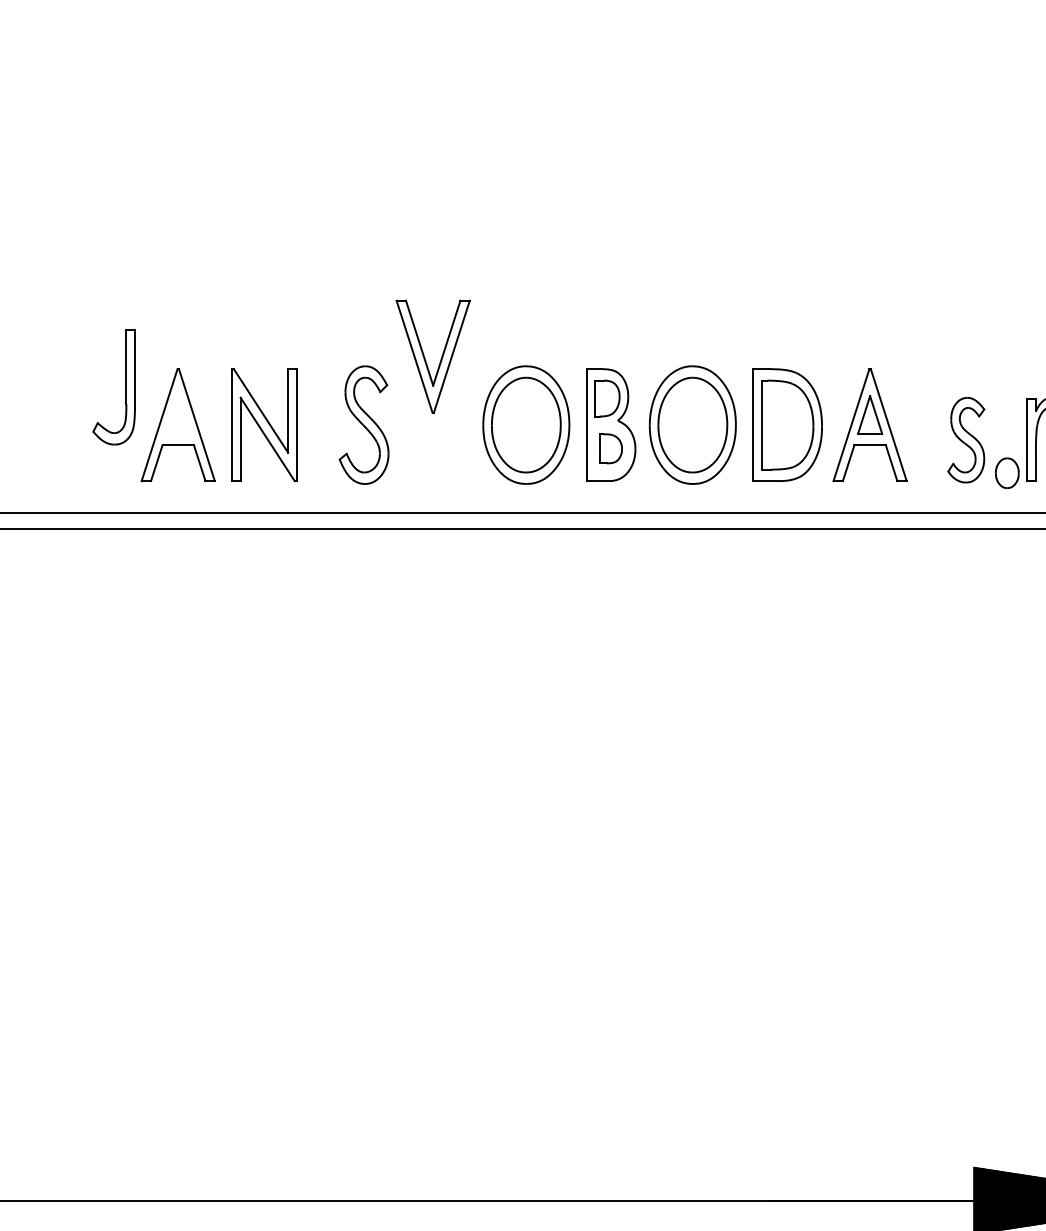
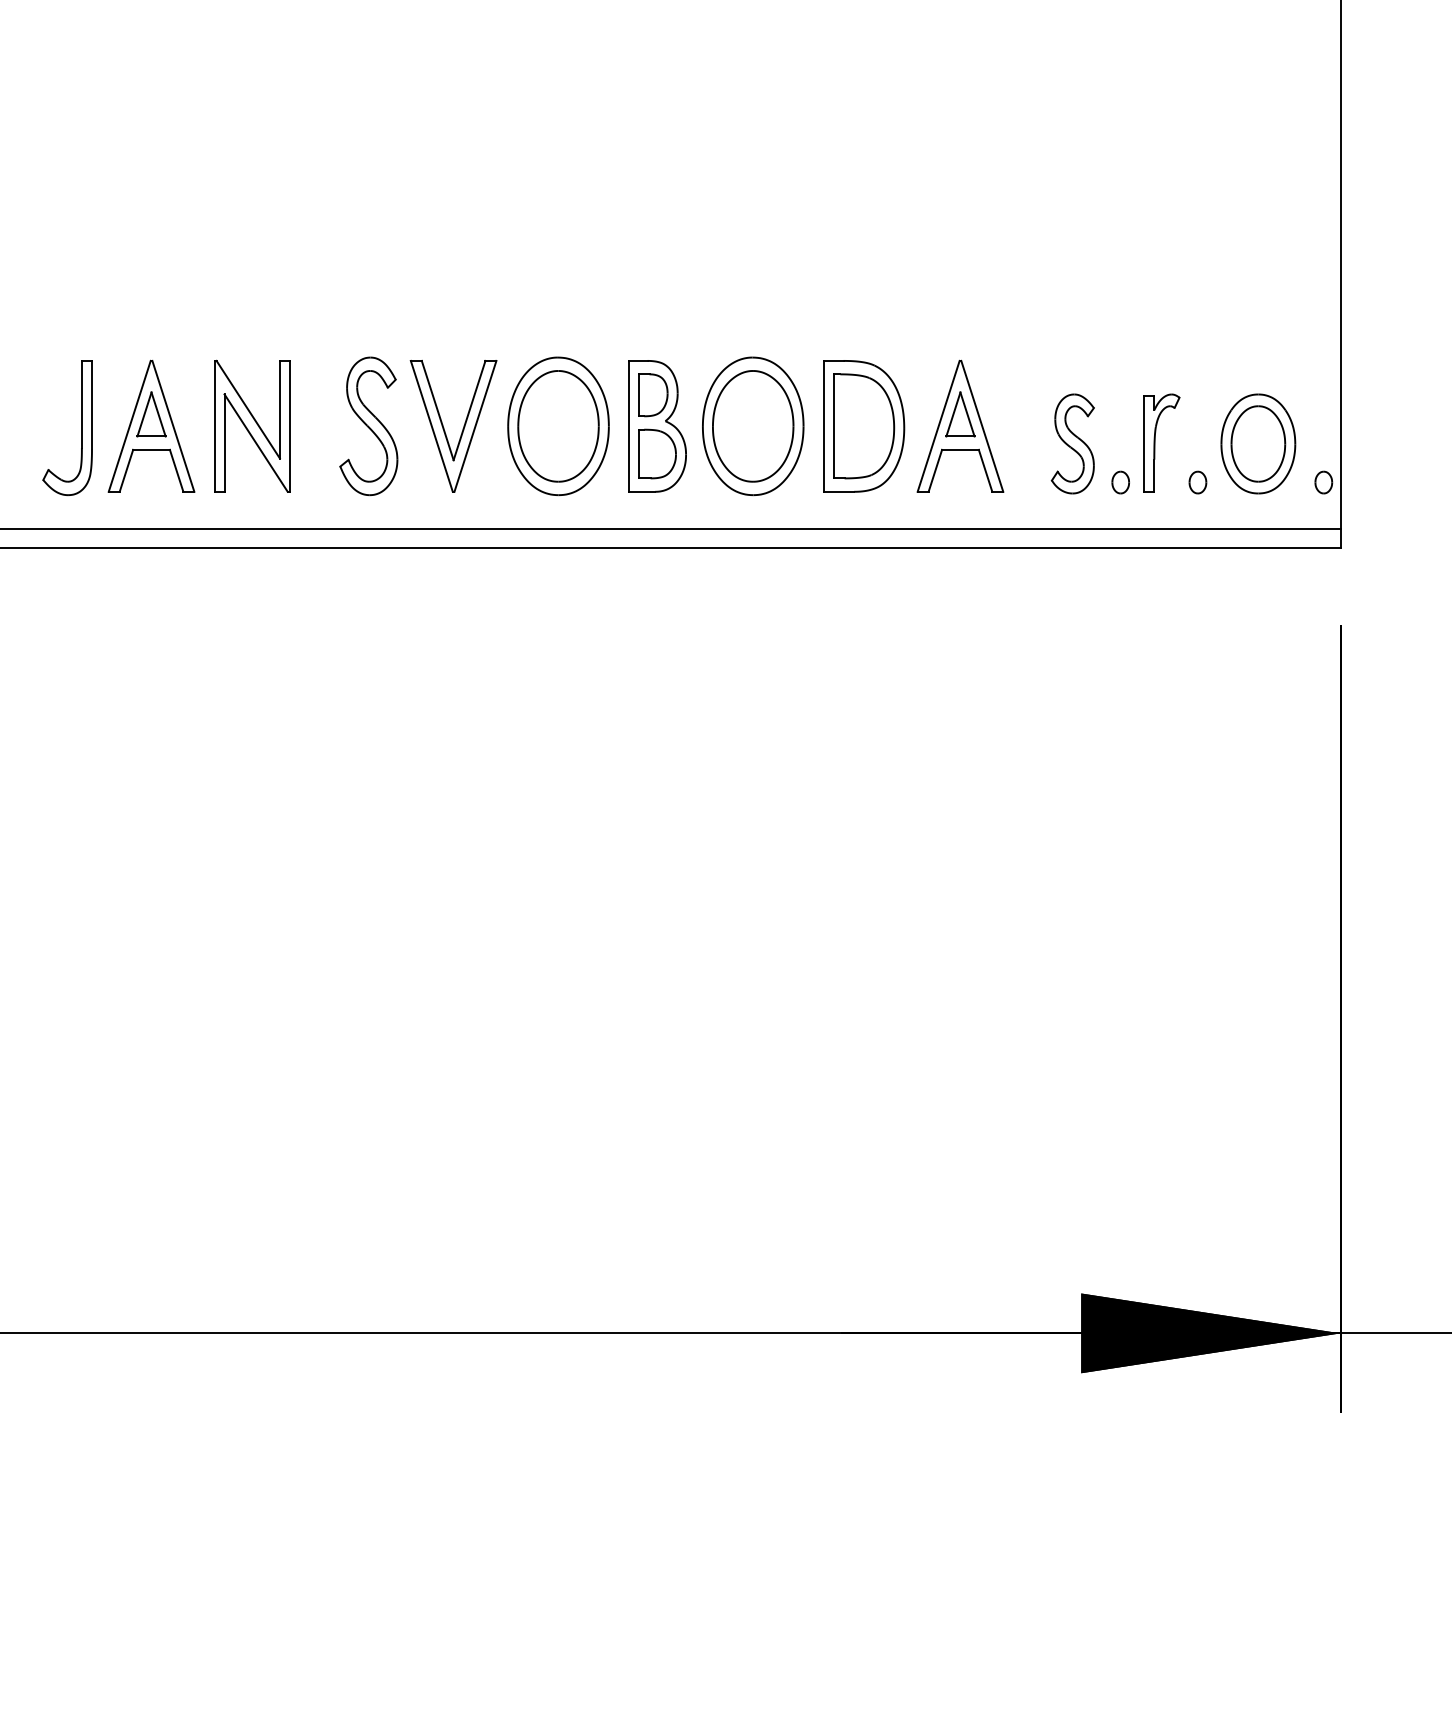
part: (426, 360) -> (445, 430), moved
part: (126, 386) -> (81, 427), moved
part: (178, 414) -> (151, 414), added
part: (610, 448) -> (657, 453), size x1.43
part: (1006, 473) -> (1120, 482), size x0.62

